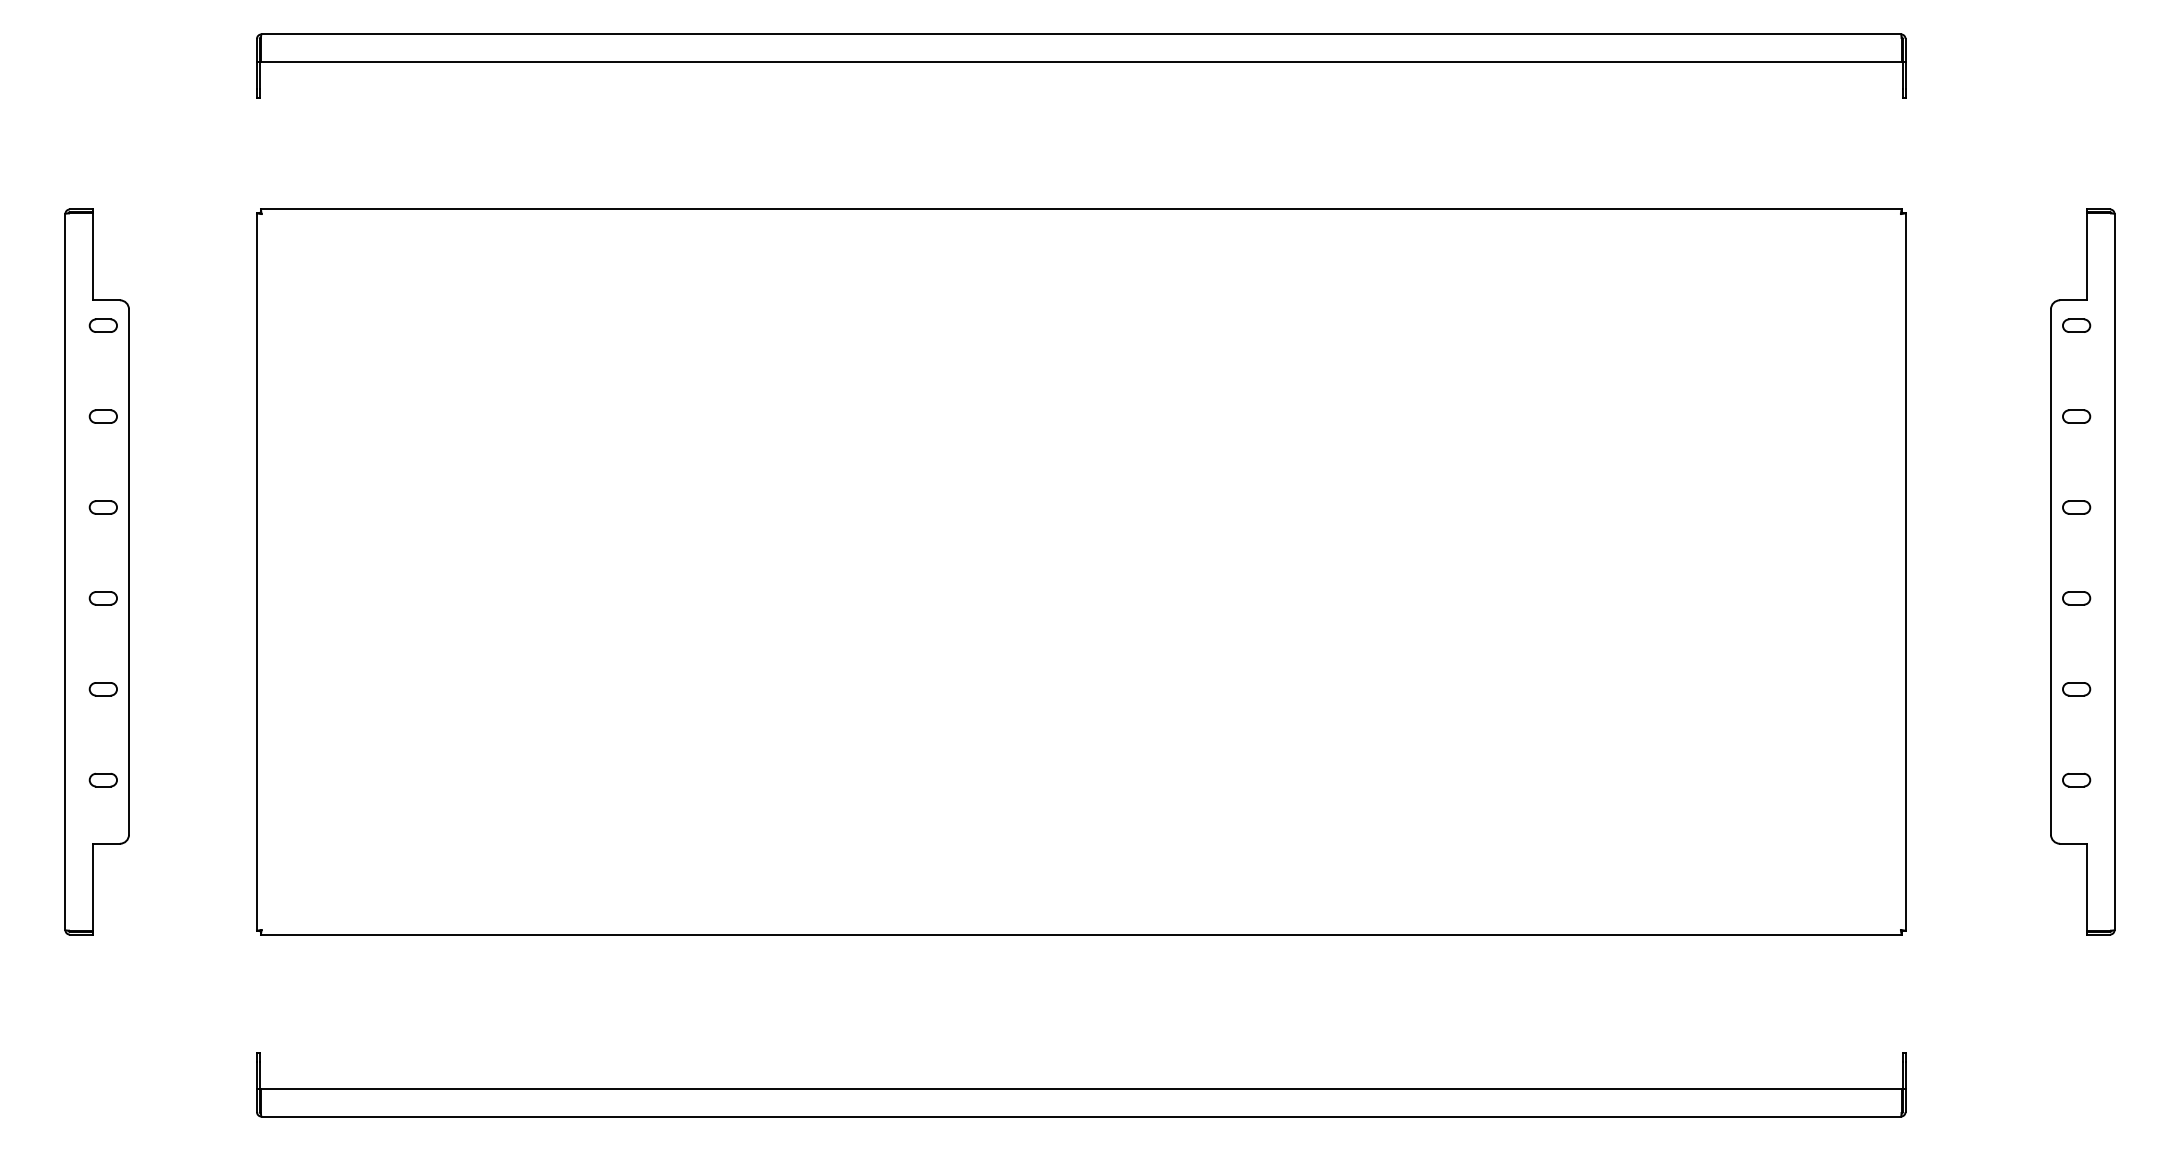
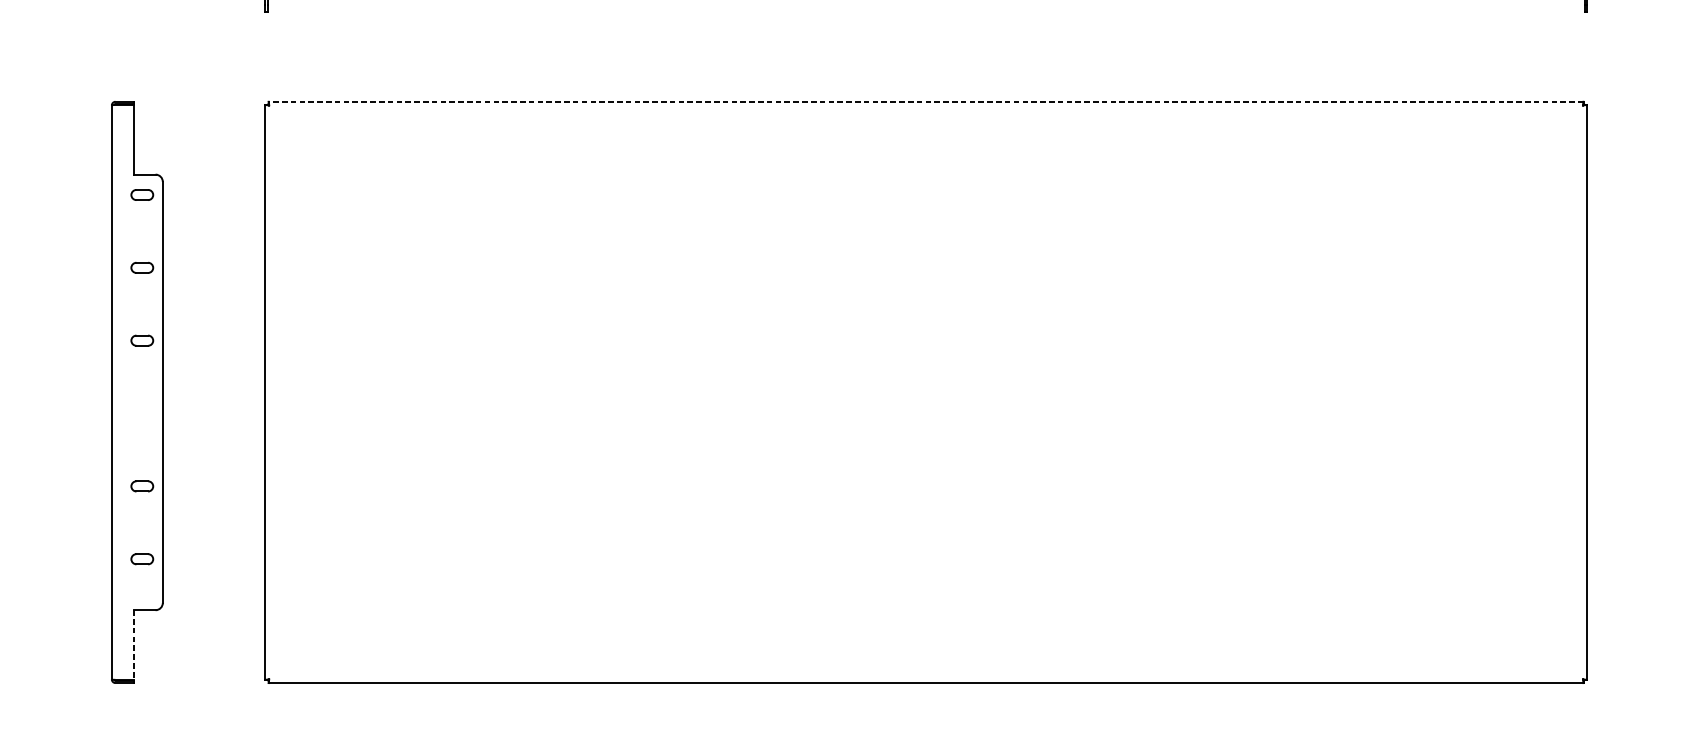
line: (1080, 209) -> (925, 101), solid -> dashed
part: (102, 598) -> (141, 413), removed
line: (92, 887) -> (133, 645), solid -> dashed

